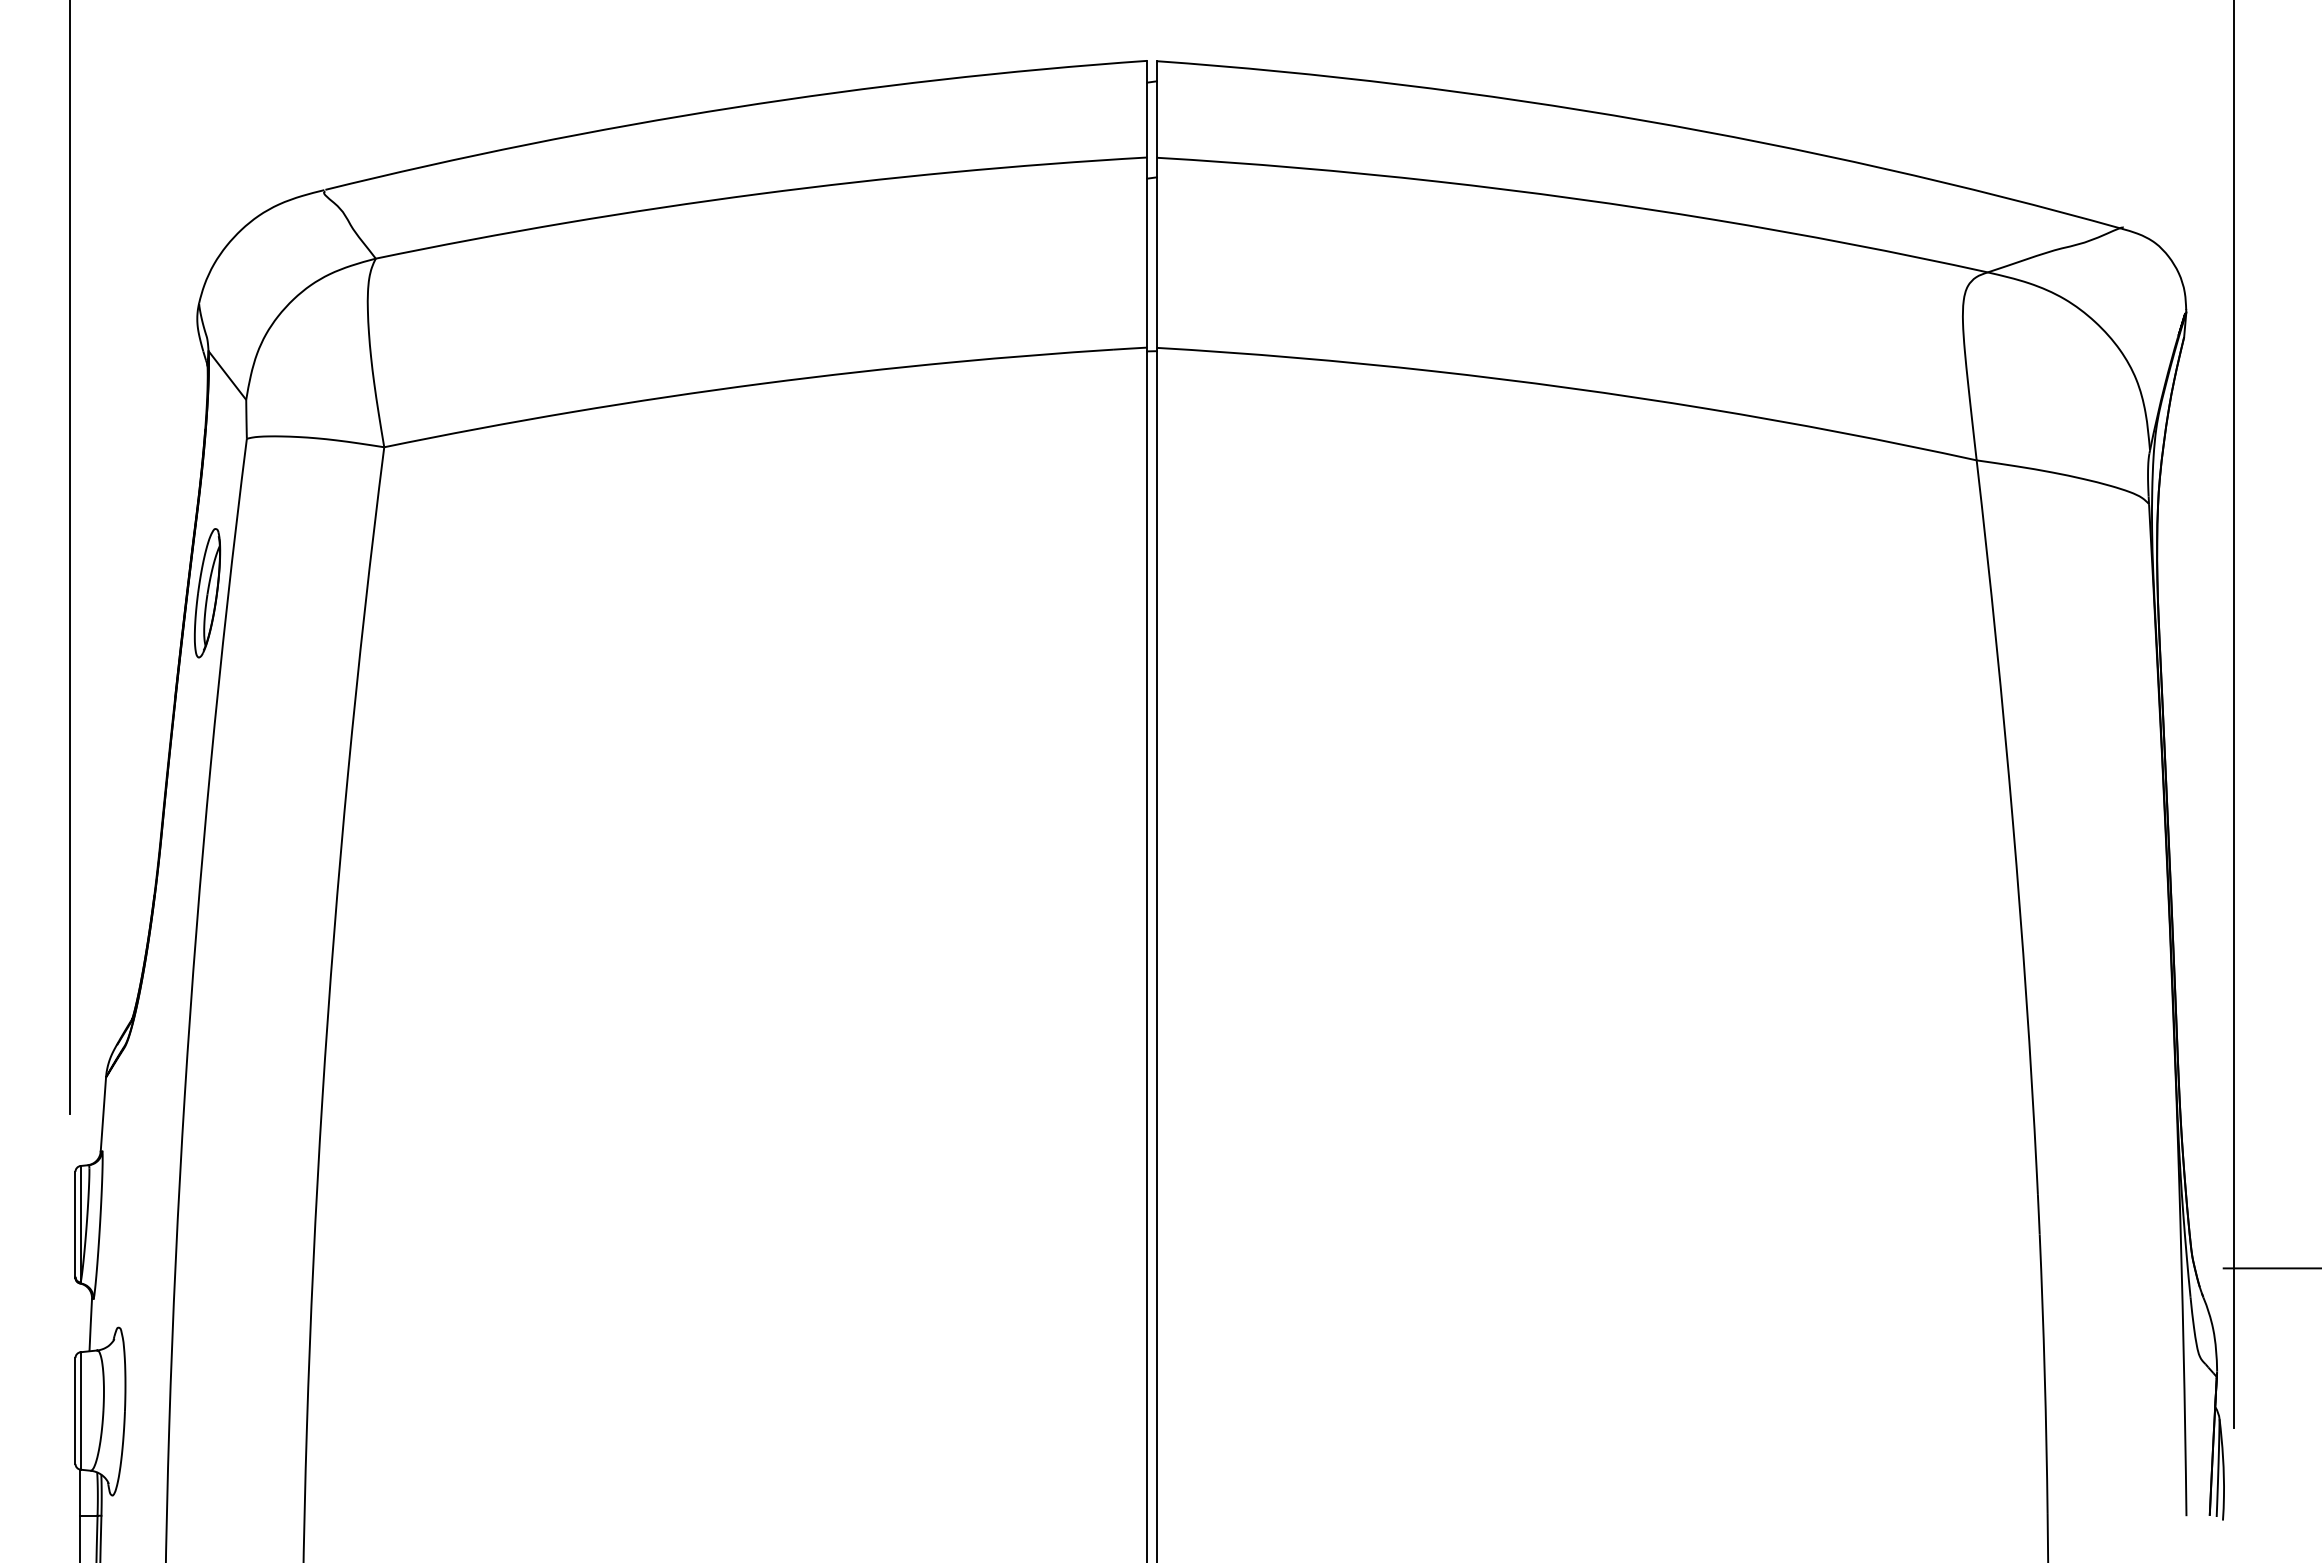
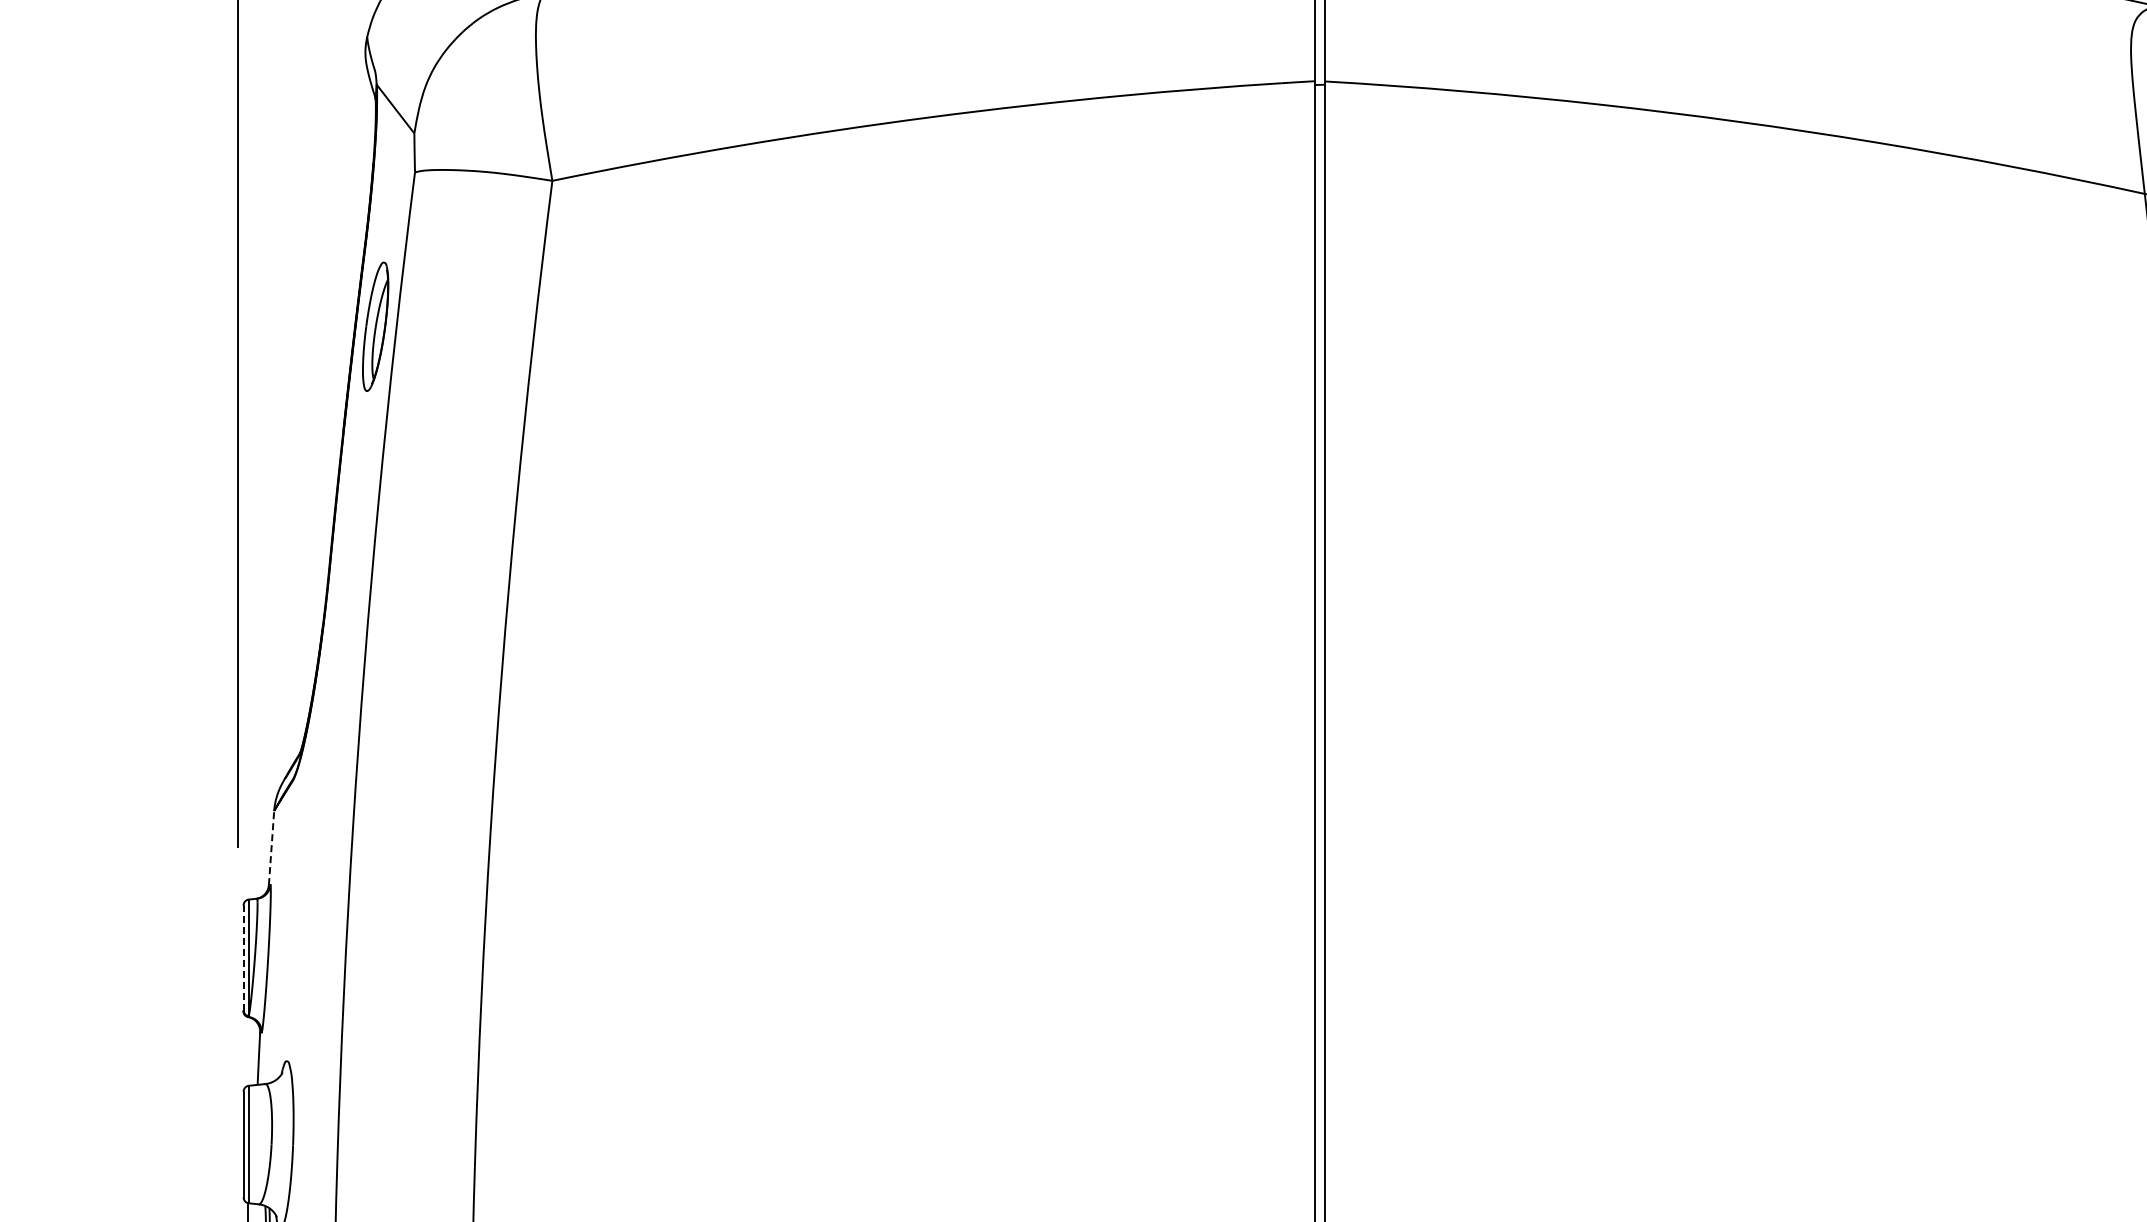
line: (103, 1113) -> (271, 847), solid -> dashed
line: (75, 1224) -> (243, 958), solid -> dashed

